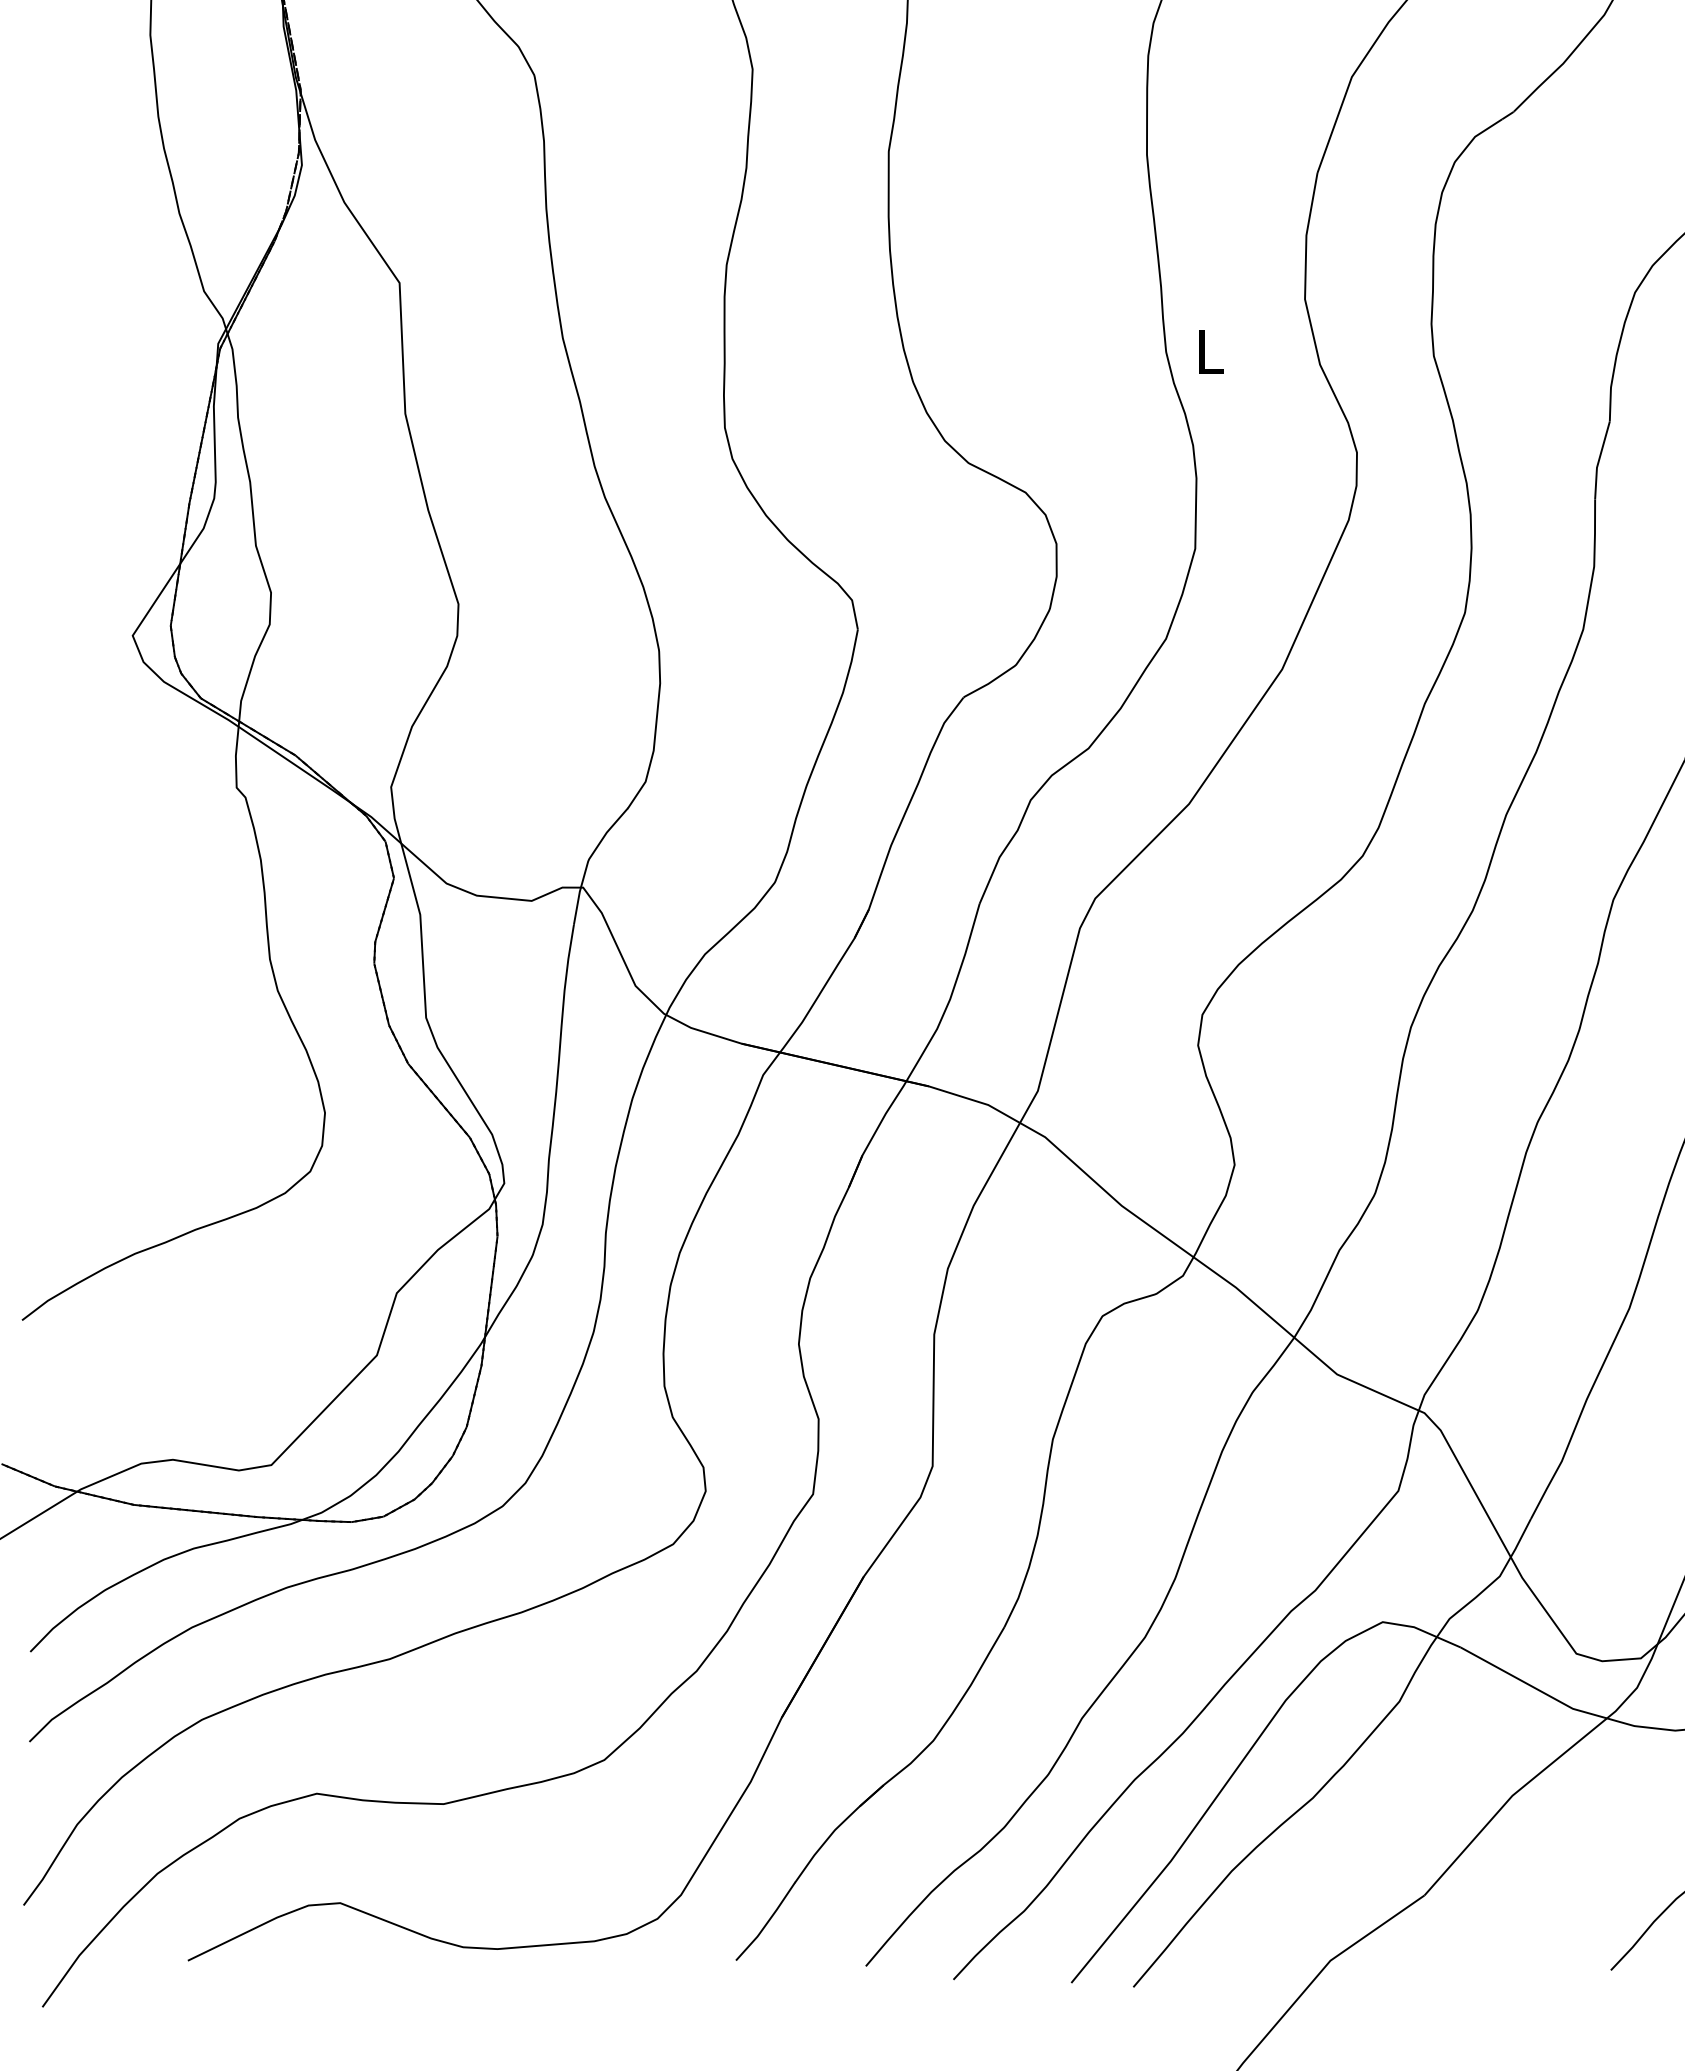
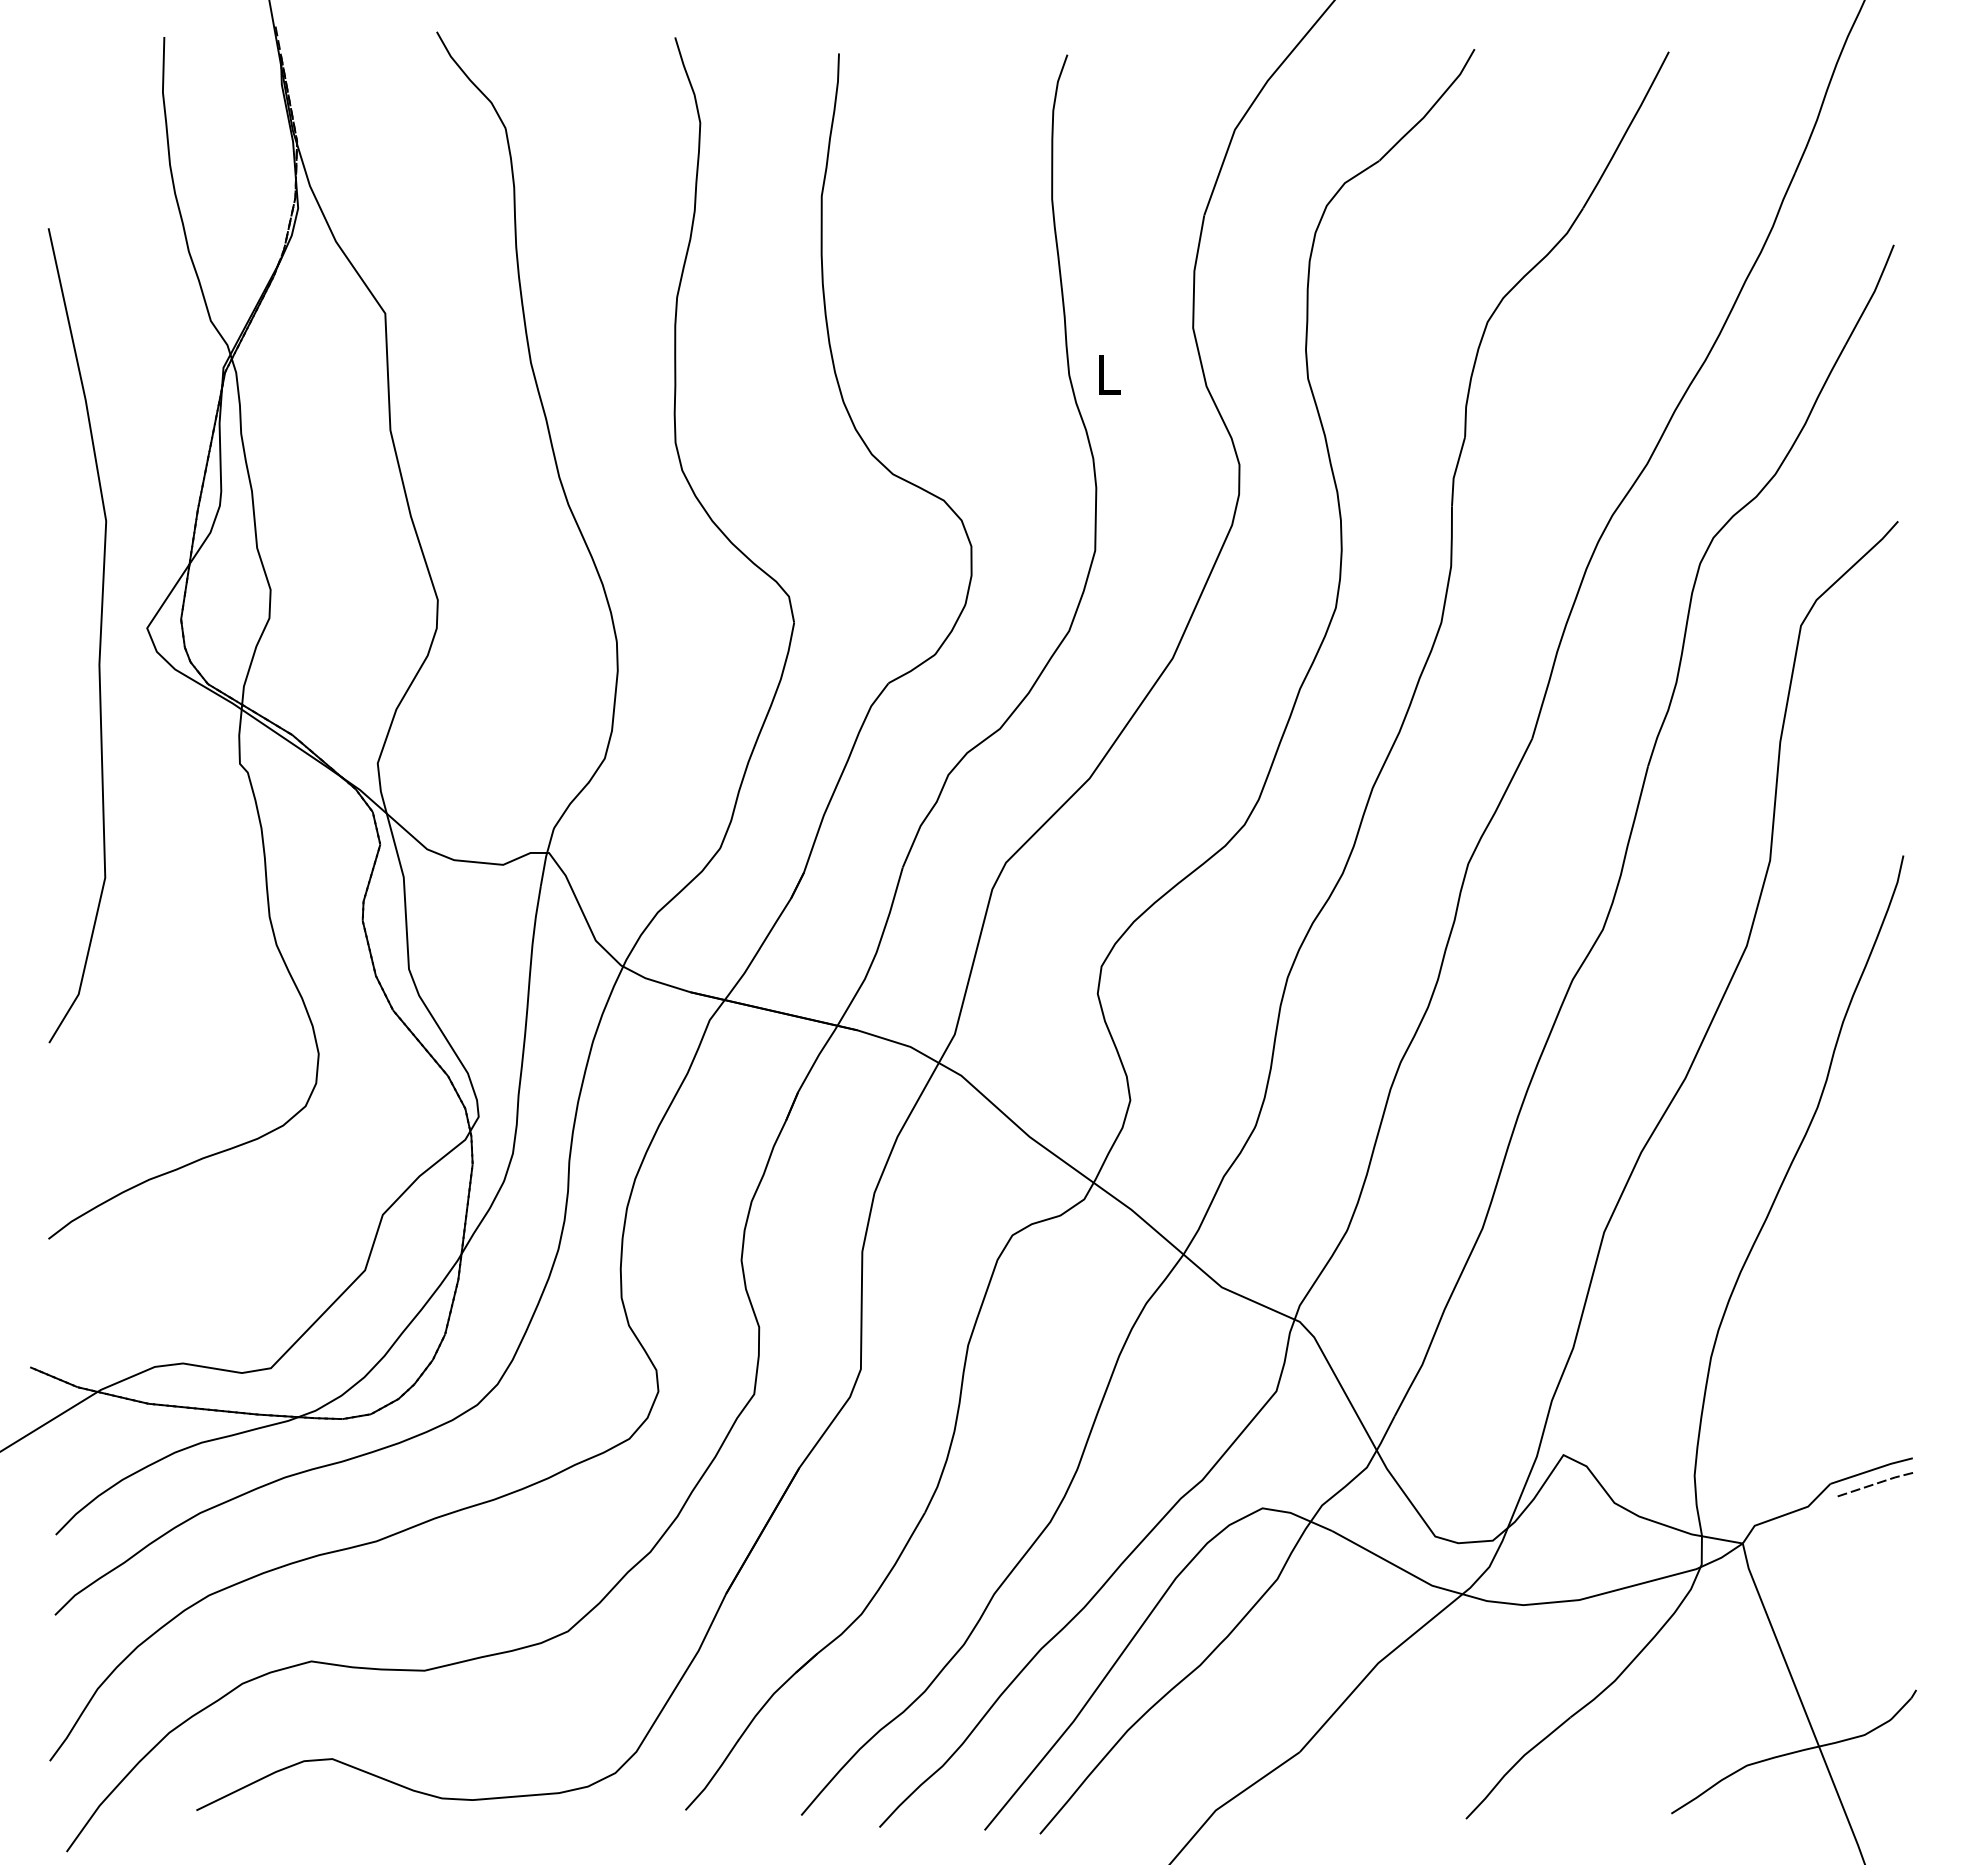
curve: (79, 643) -> (99, 635), added

